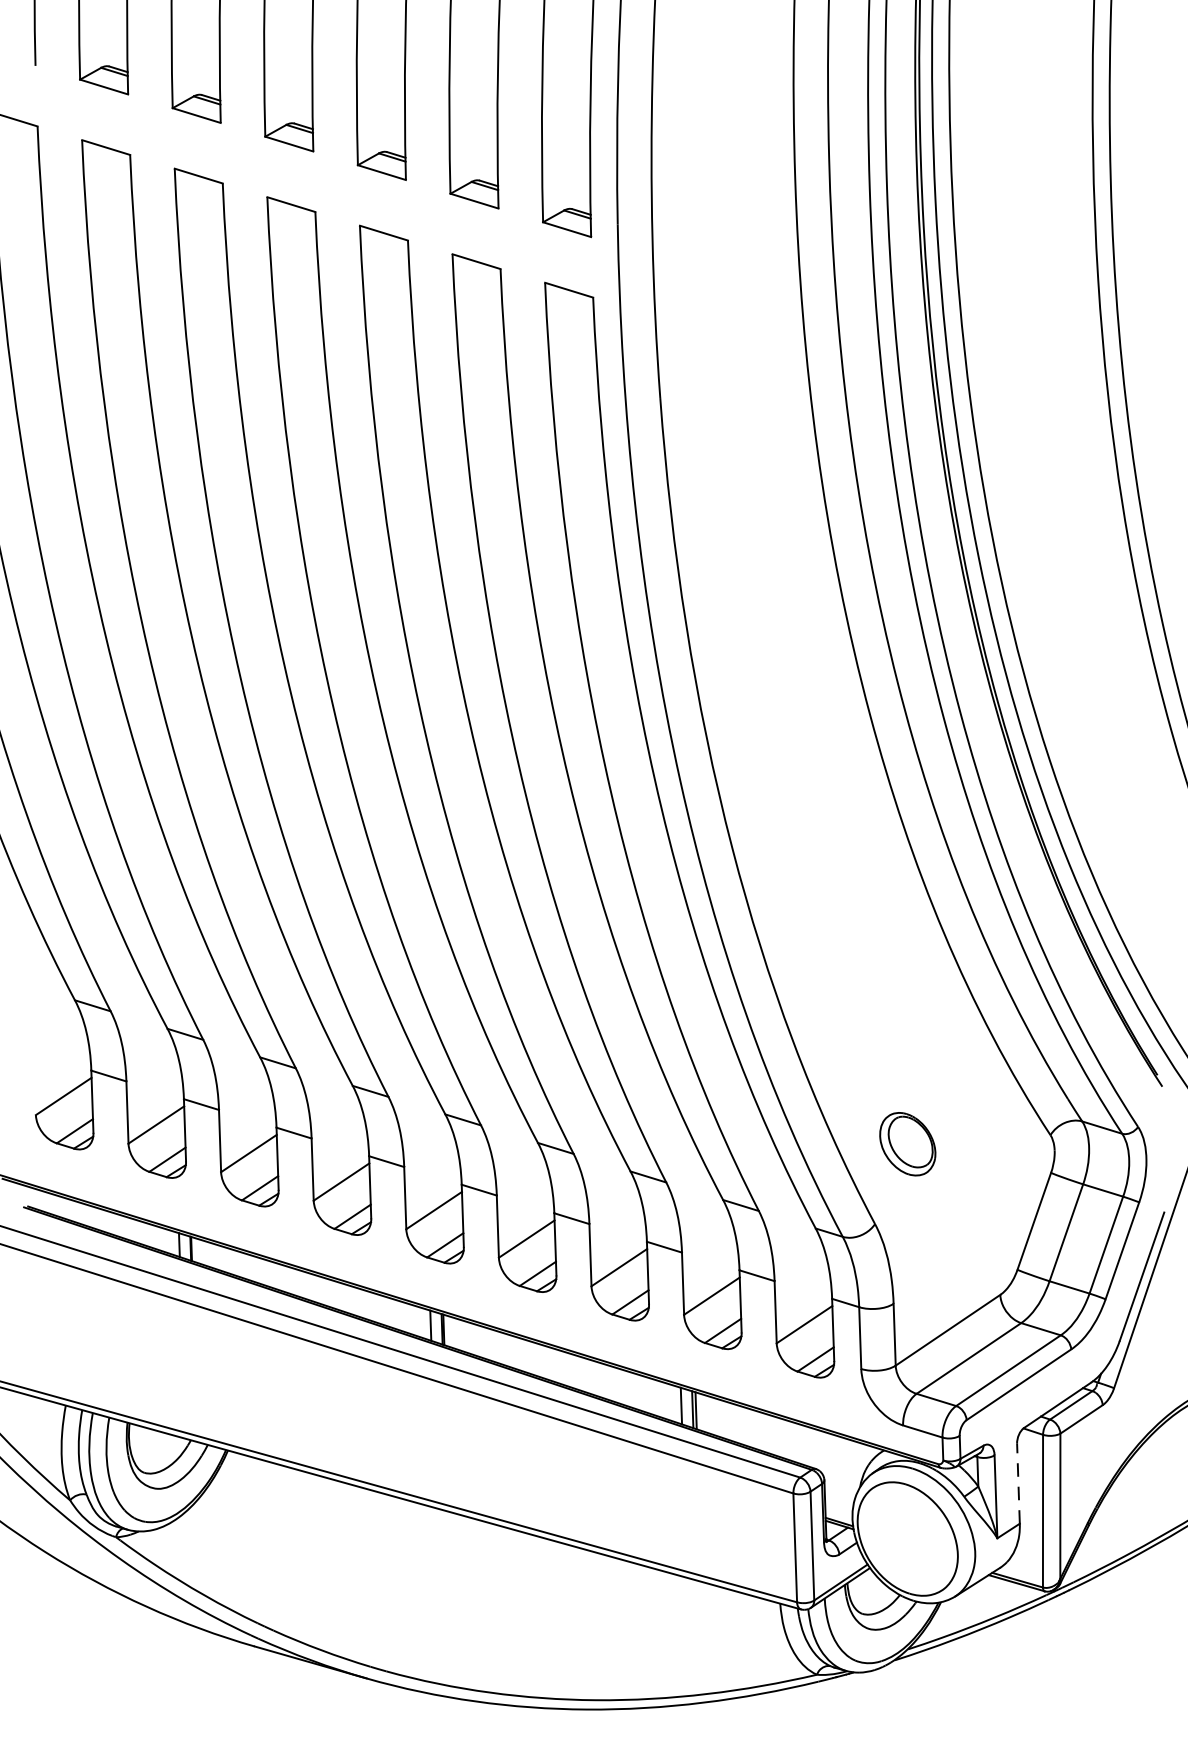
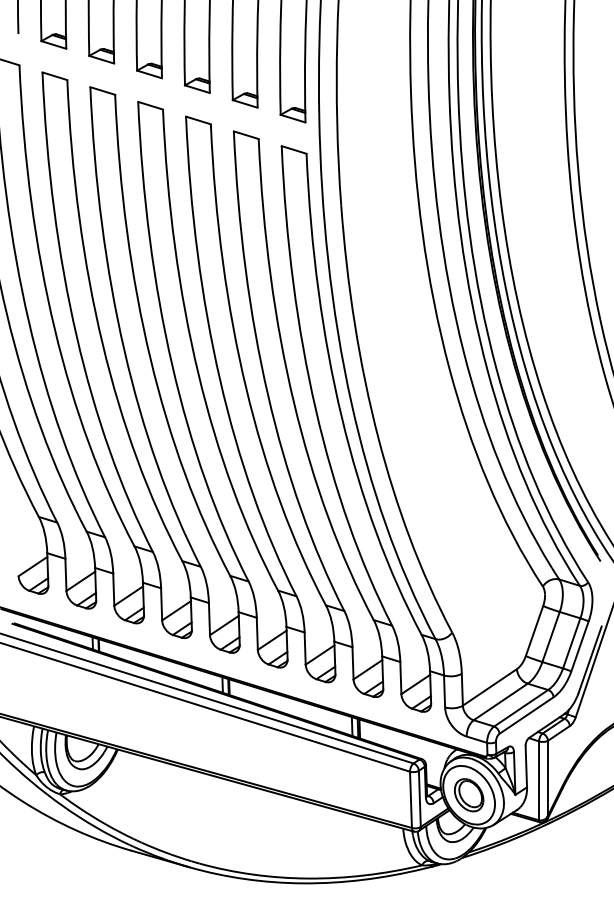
part: (908, 1144) -> (469, 795), moved
line: (1018, 1483) -> (526, 766), dashed -> solid

